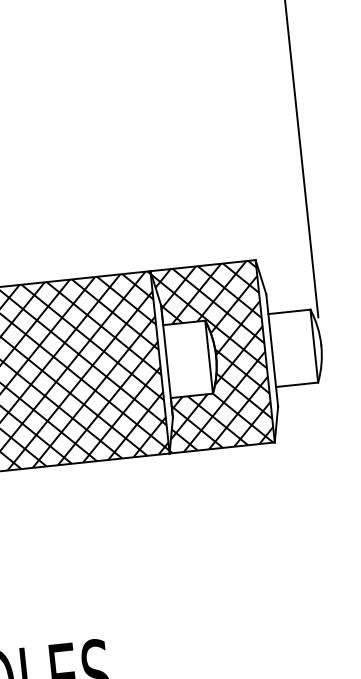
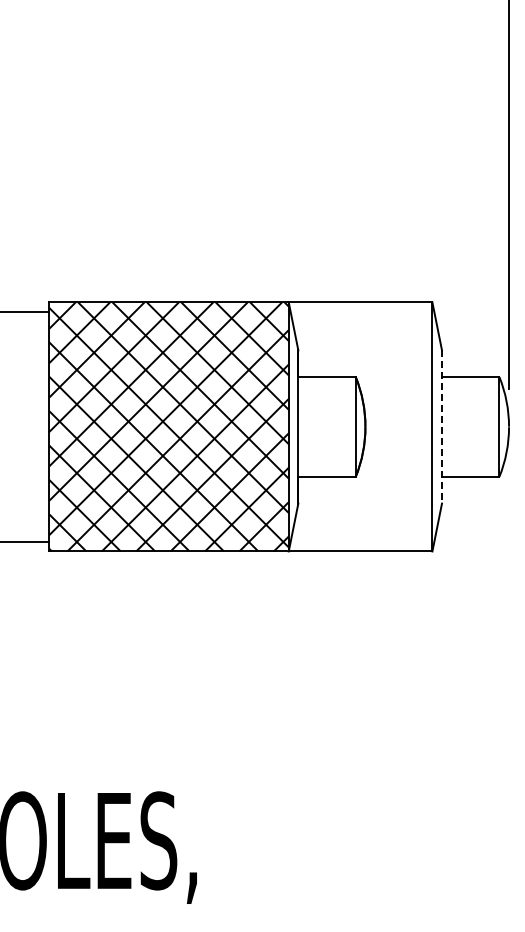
line: (271, 350) -> (441, 426), solid -> dashed
hatch: (212, 356) -> (360, 426), removed

